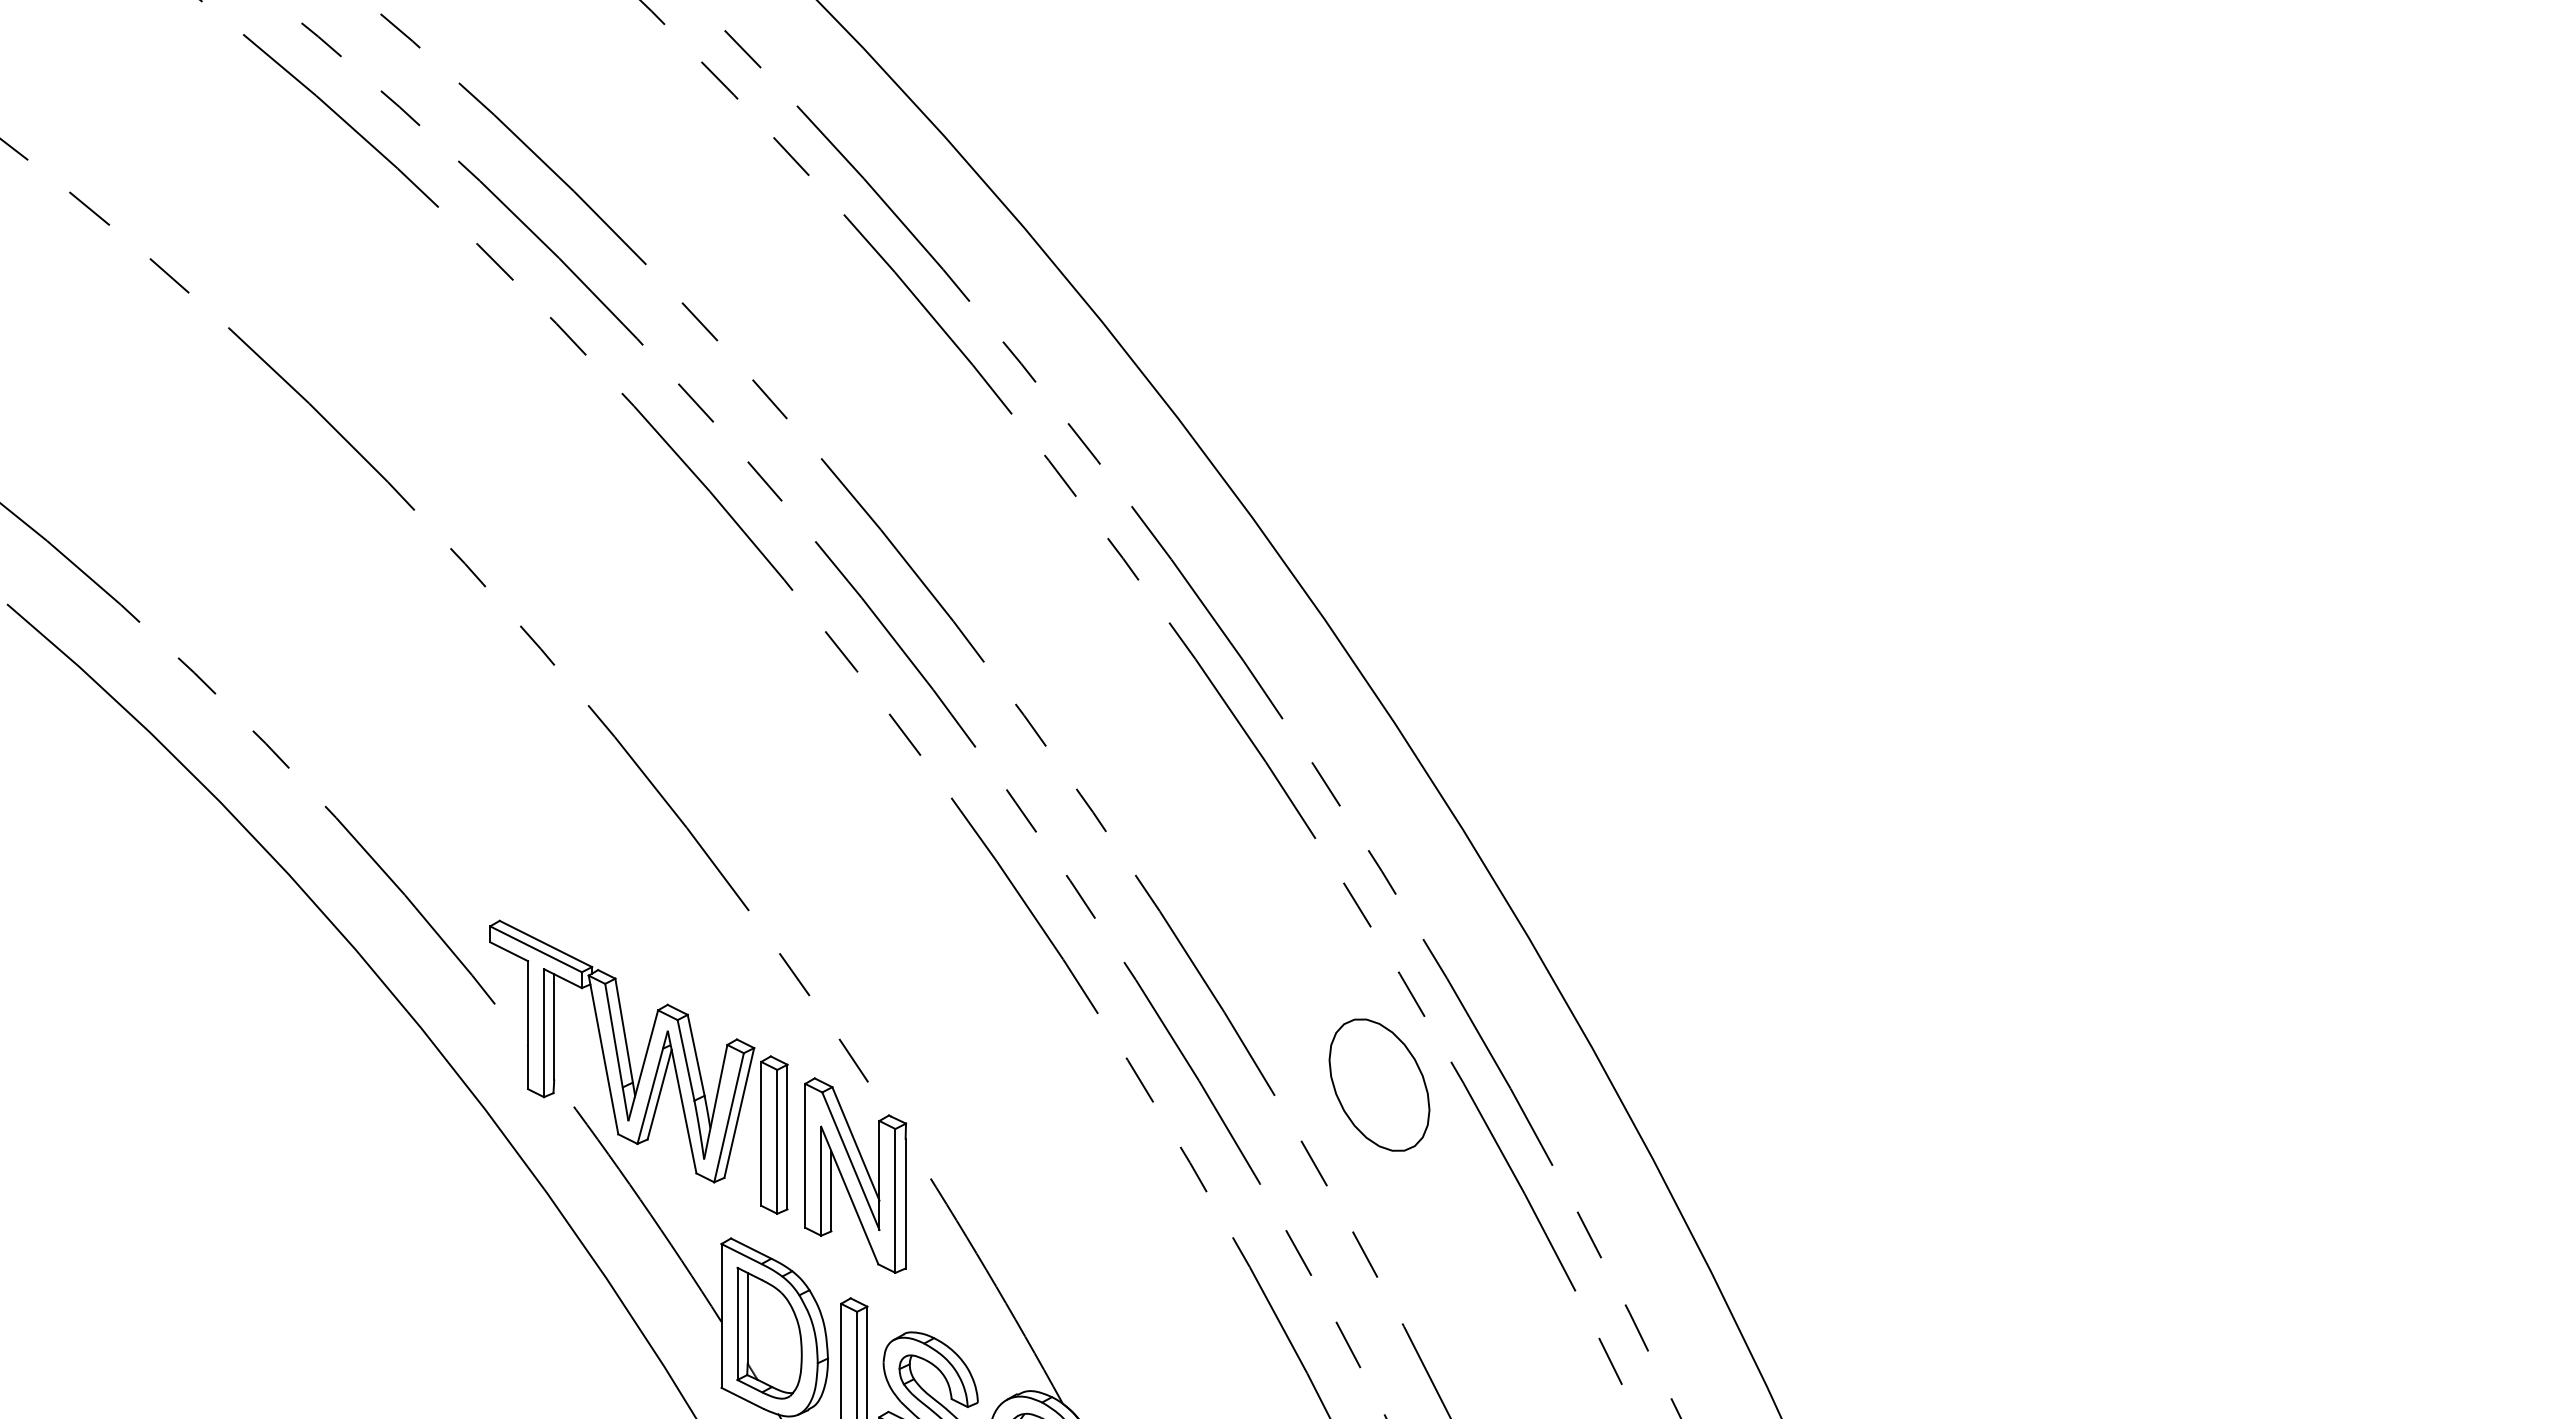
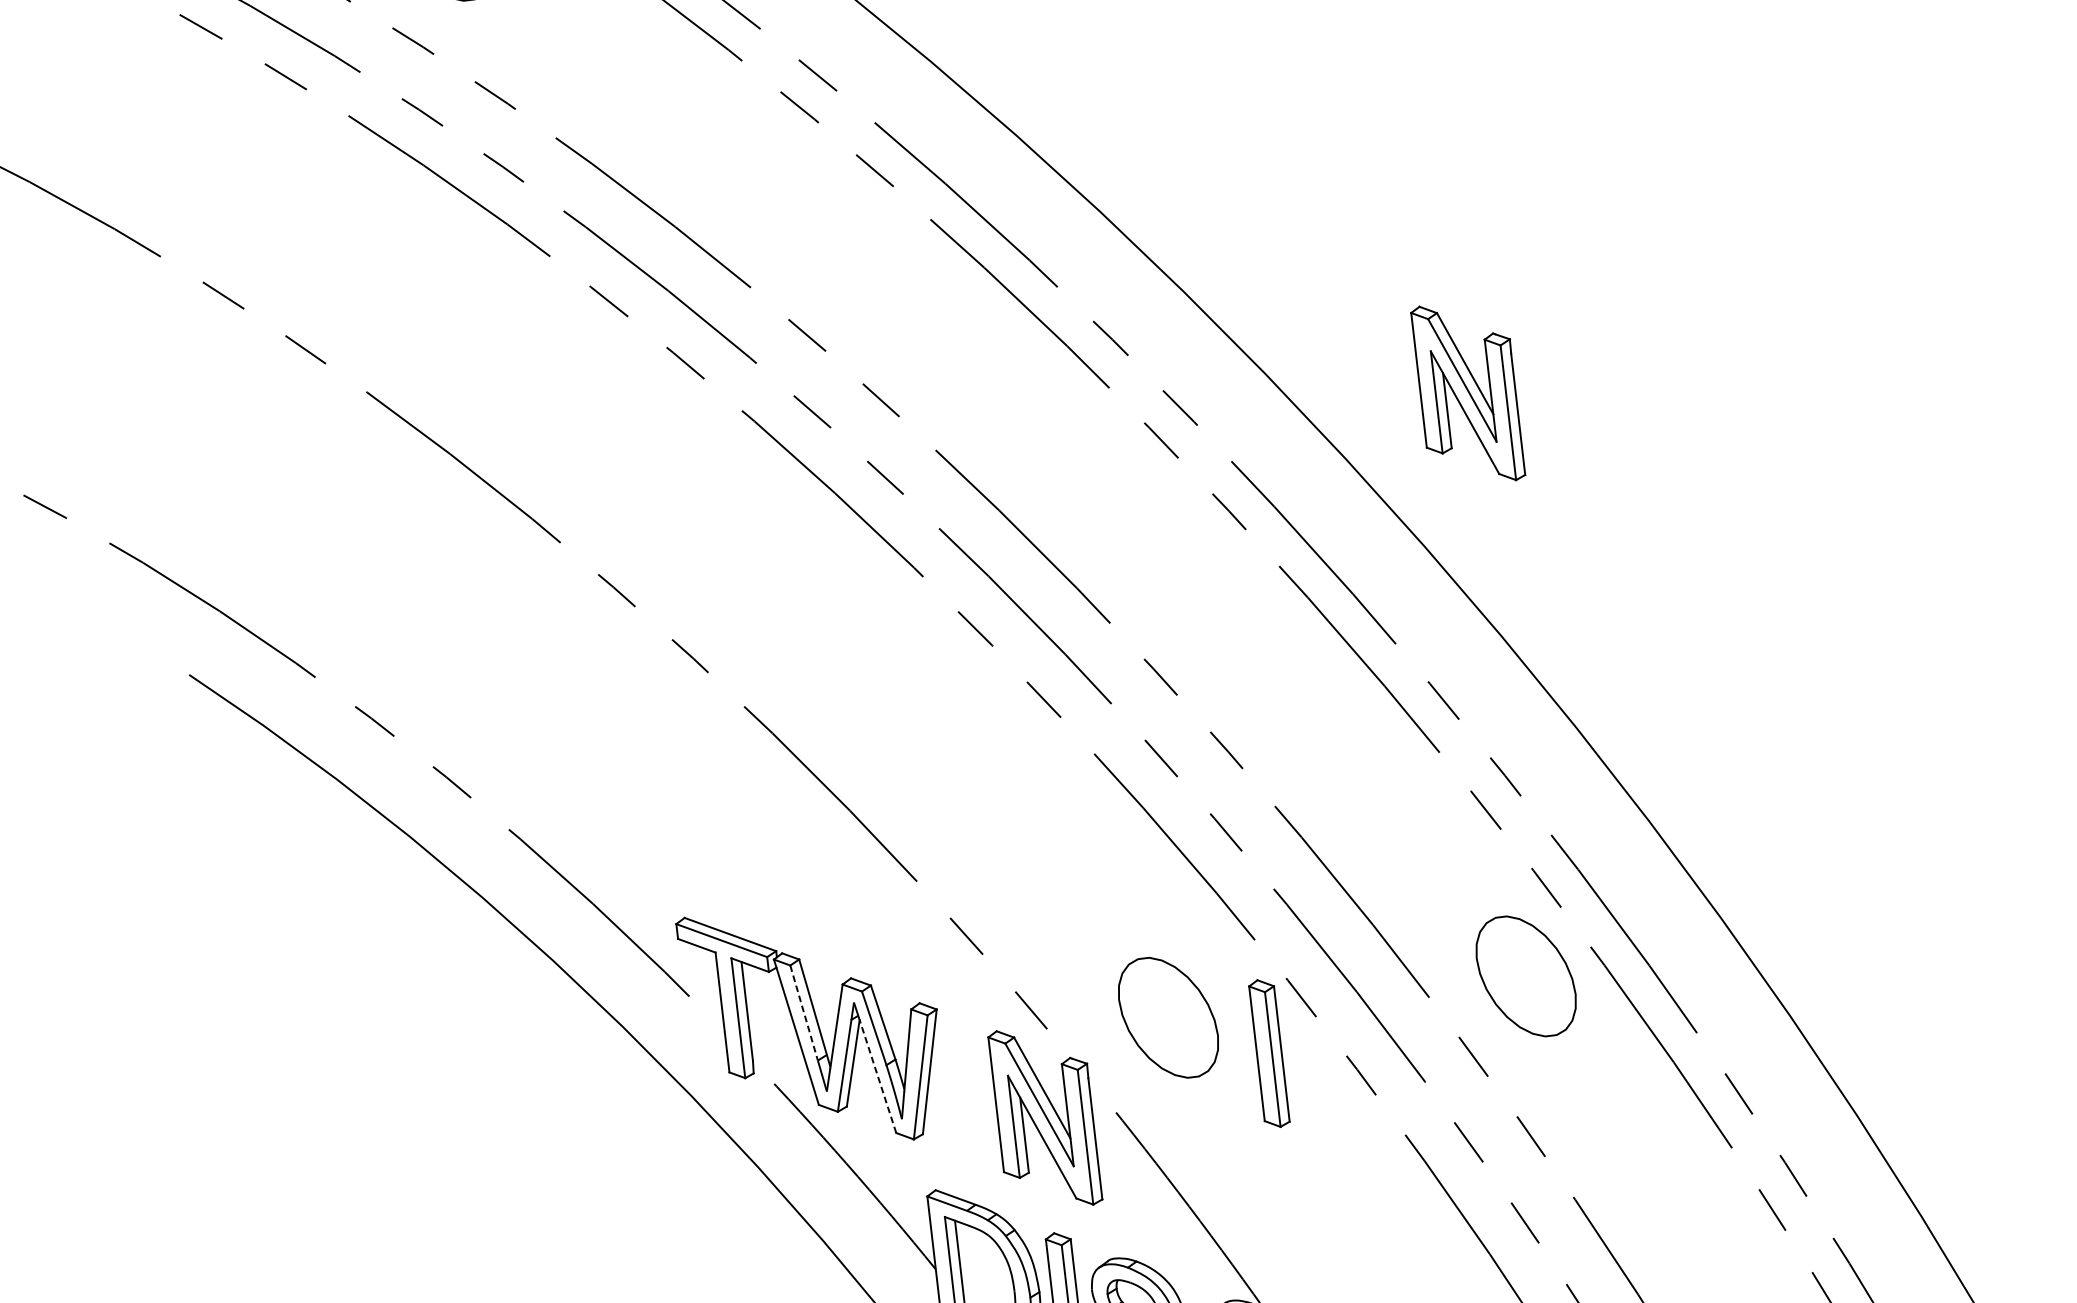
part: (1389, 463) -> (1468, 393), added
line: (613, 1035) -> (803, 1012), solid -> dashed
part: (997, 1084) -> (1168, 1017), added
line: (684, 1112) -> (878, 1077), solid -> dashed
part: (774, 1134) -> (1269, 1052), moved

